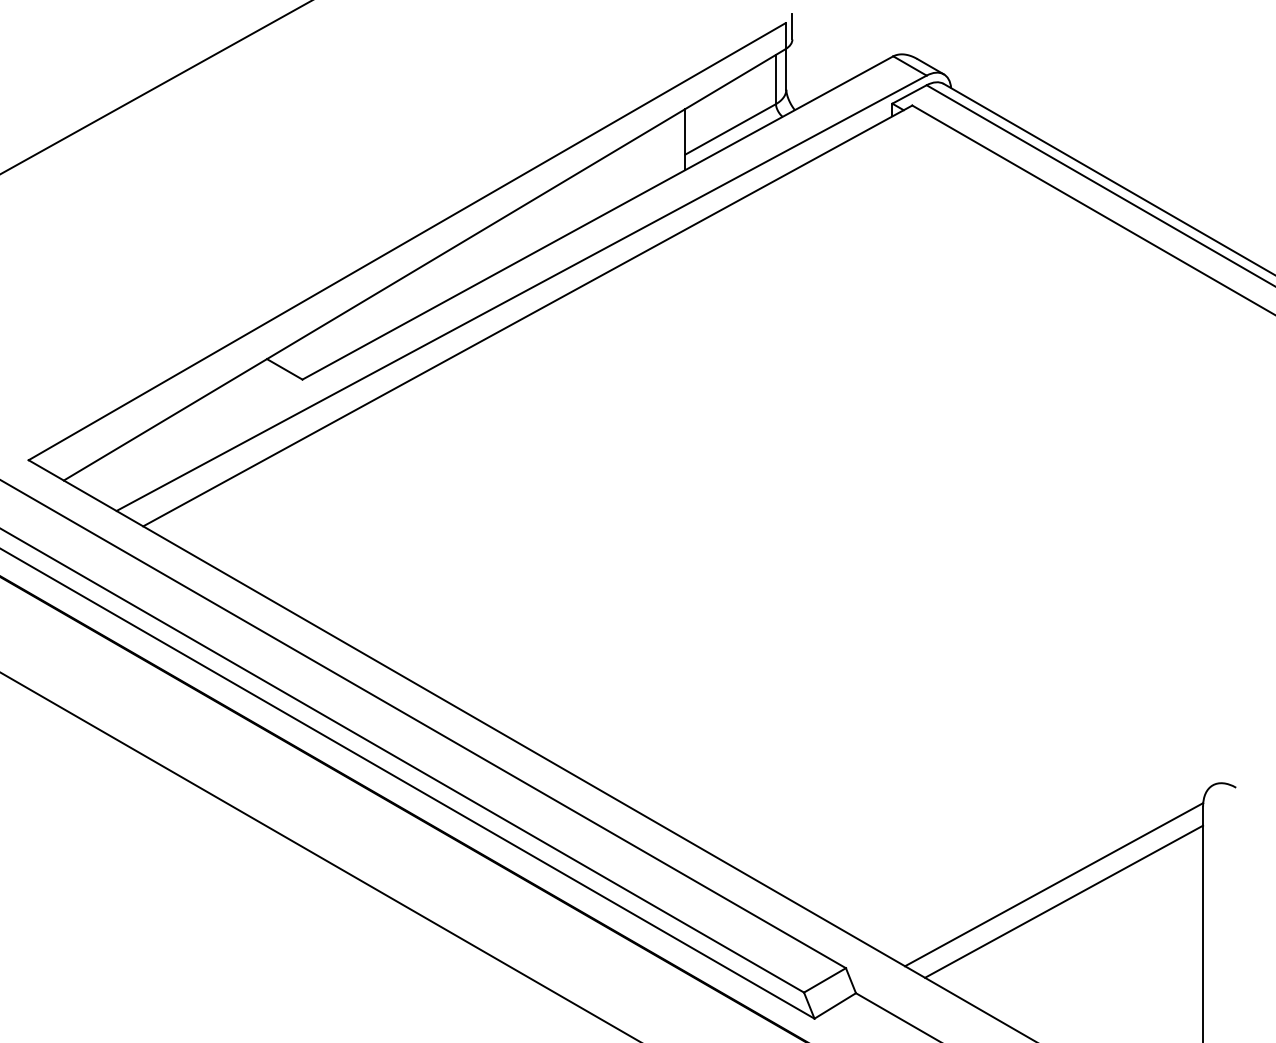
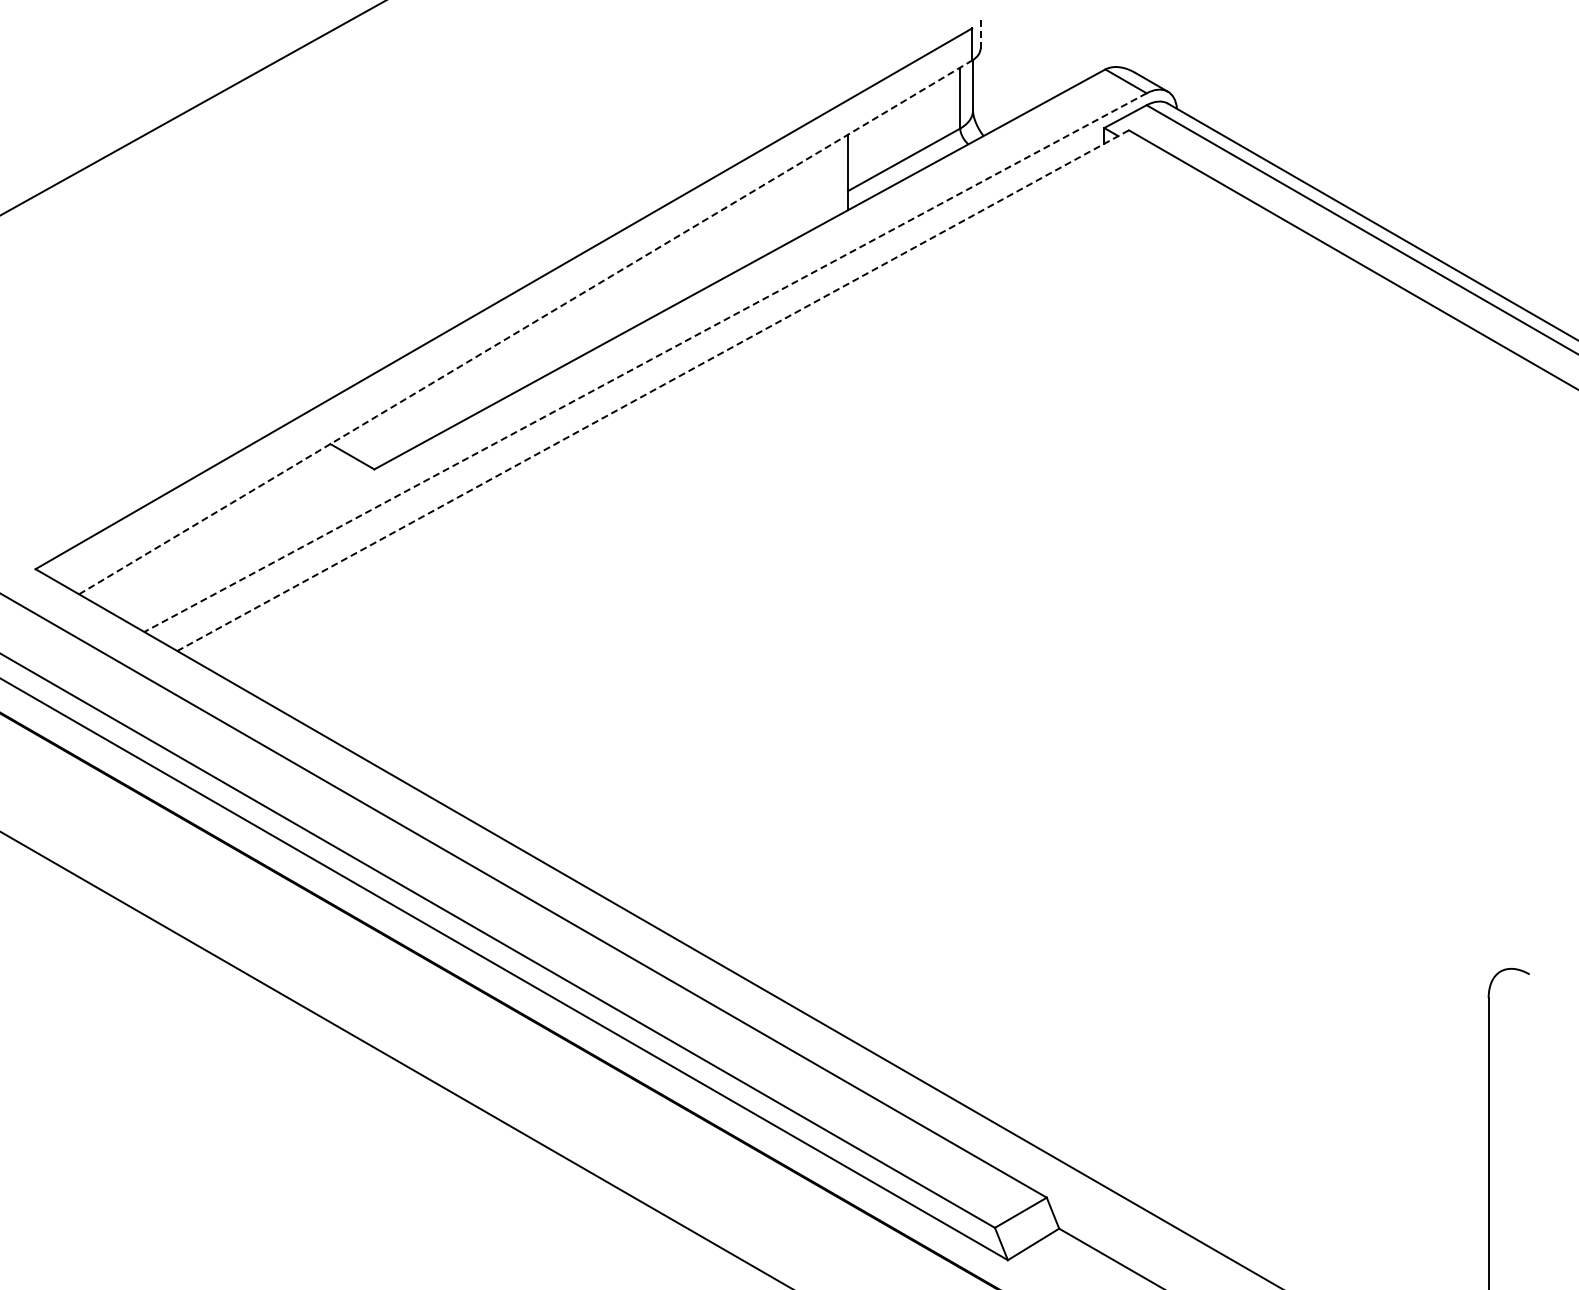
line: (792, 26) -> (980, 32), solid -> dashed
line: (425, 264) -> (526, 327), solid -> dashed
line: (521, 293) -> (645, 362), solid -> dashed
line: (527, 315) -> (652, 390), solid -> dashed
line: (1053, 884) -> (1303, 1094), removed
line: (1063, 901) -> (1316, 1115), removed

